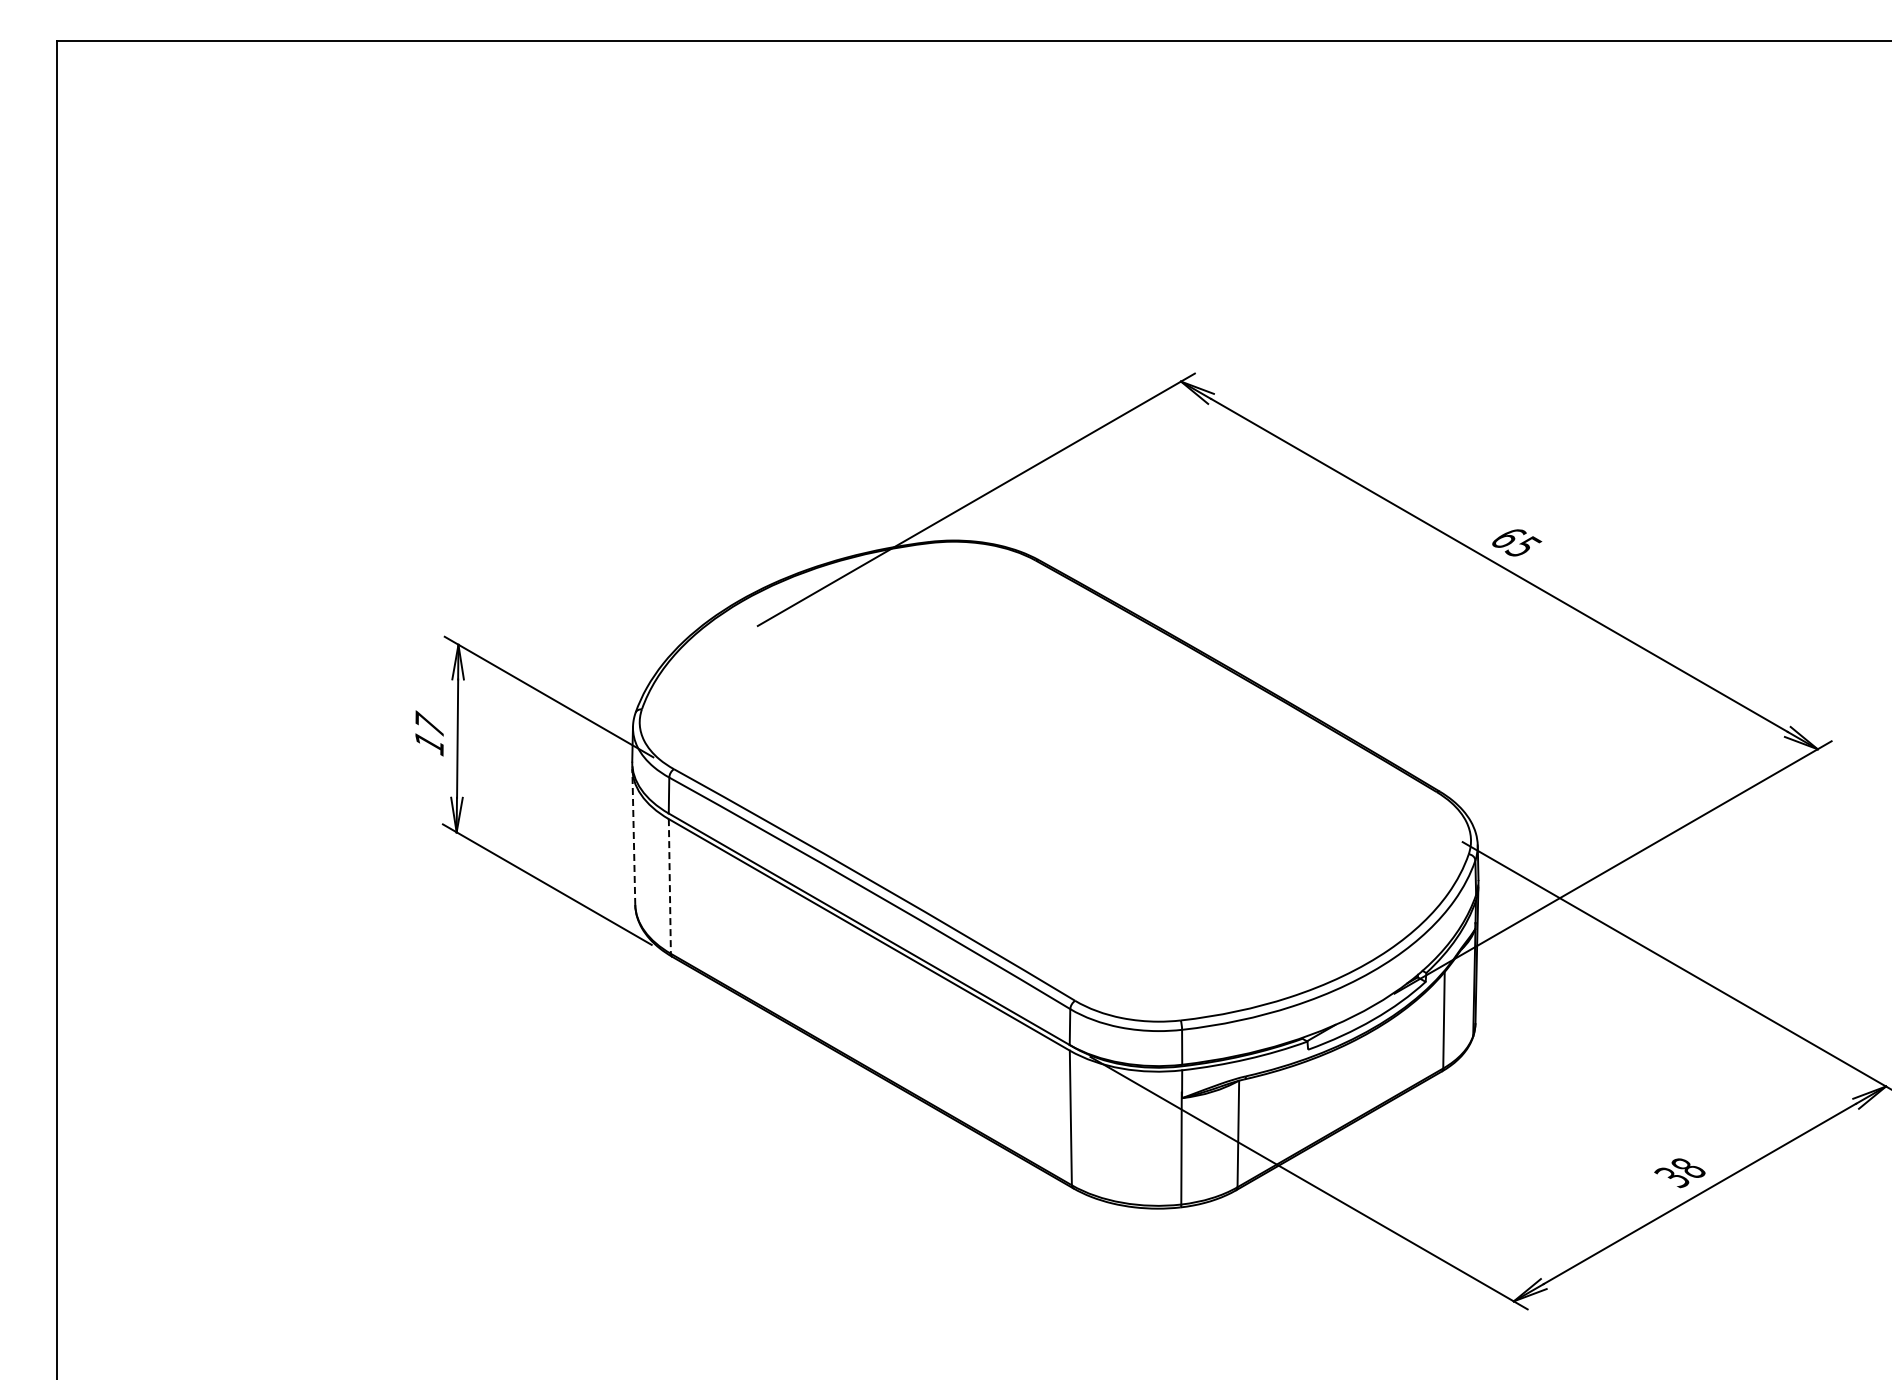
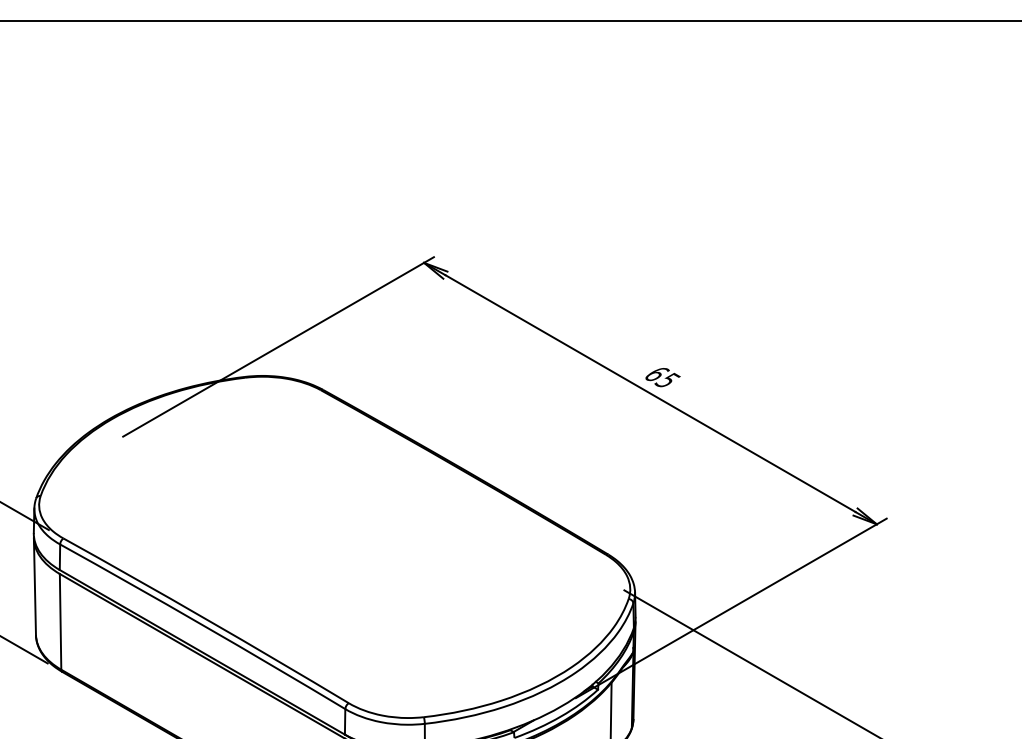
line: (633, 837) -> (34, 587), dashed -> solid
line: (669, 886) -> (60, 621), dashed -> solid

